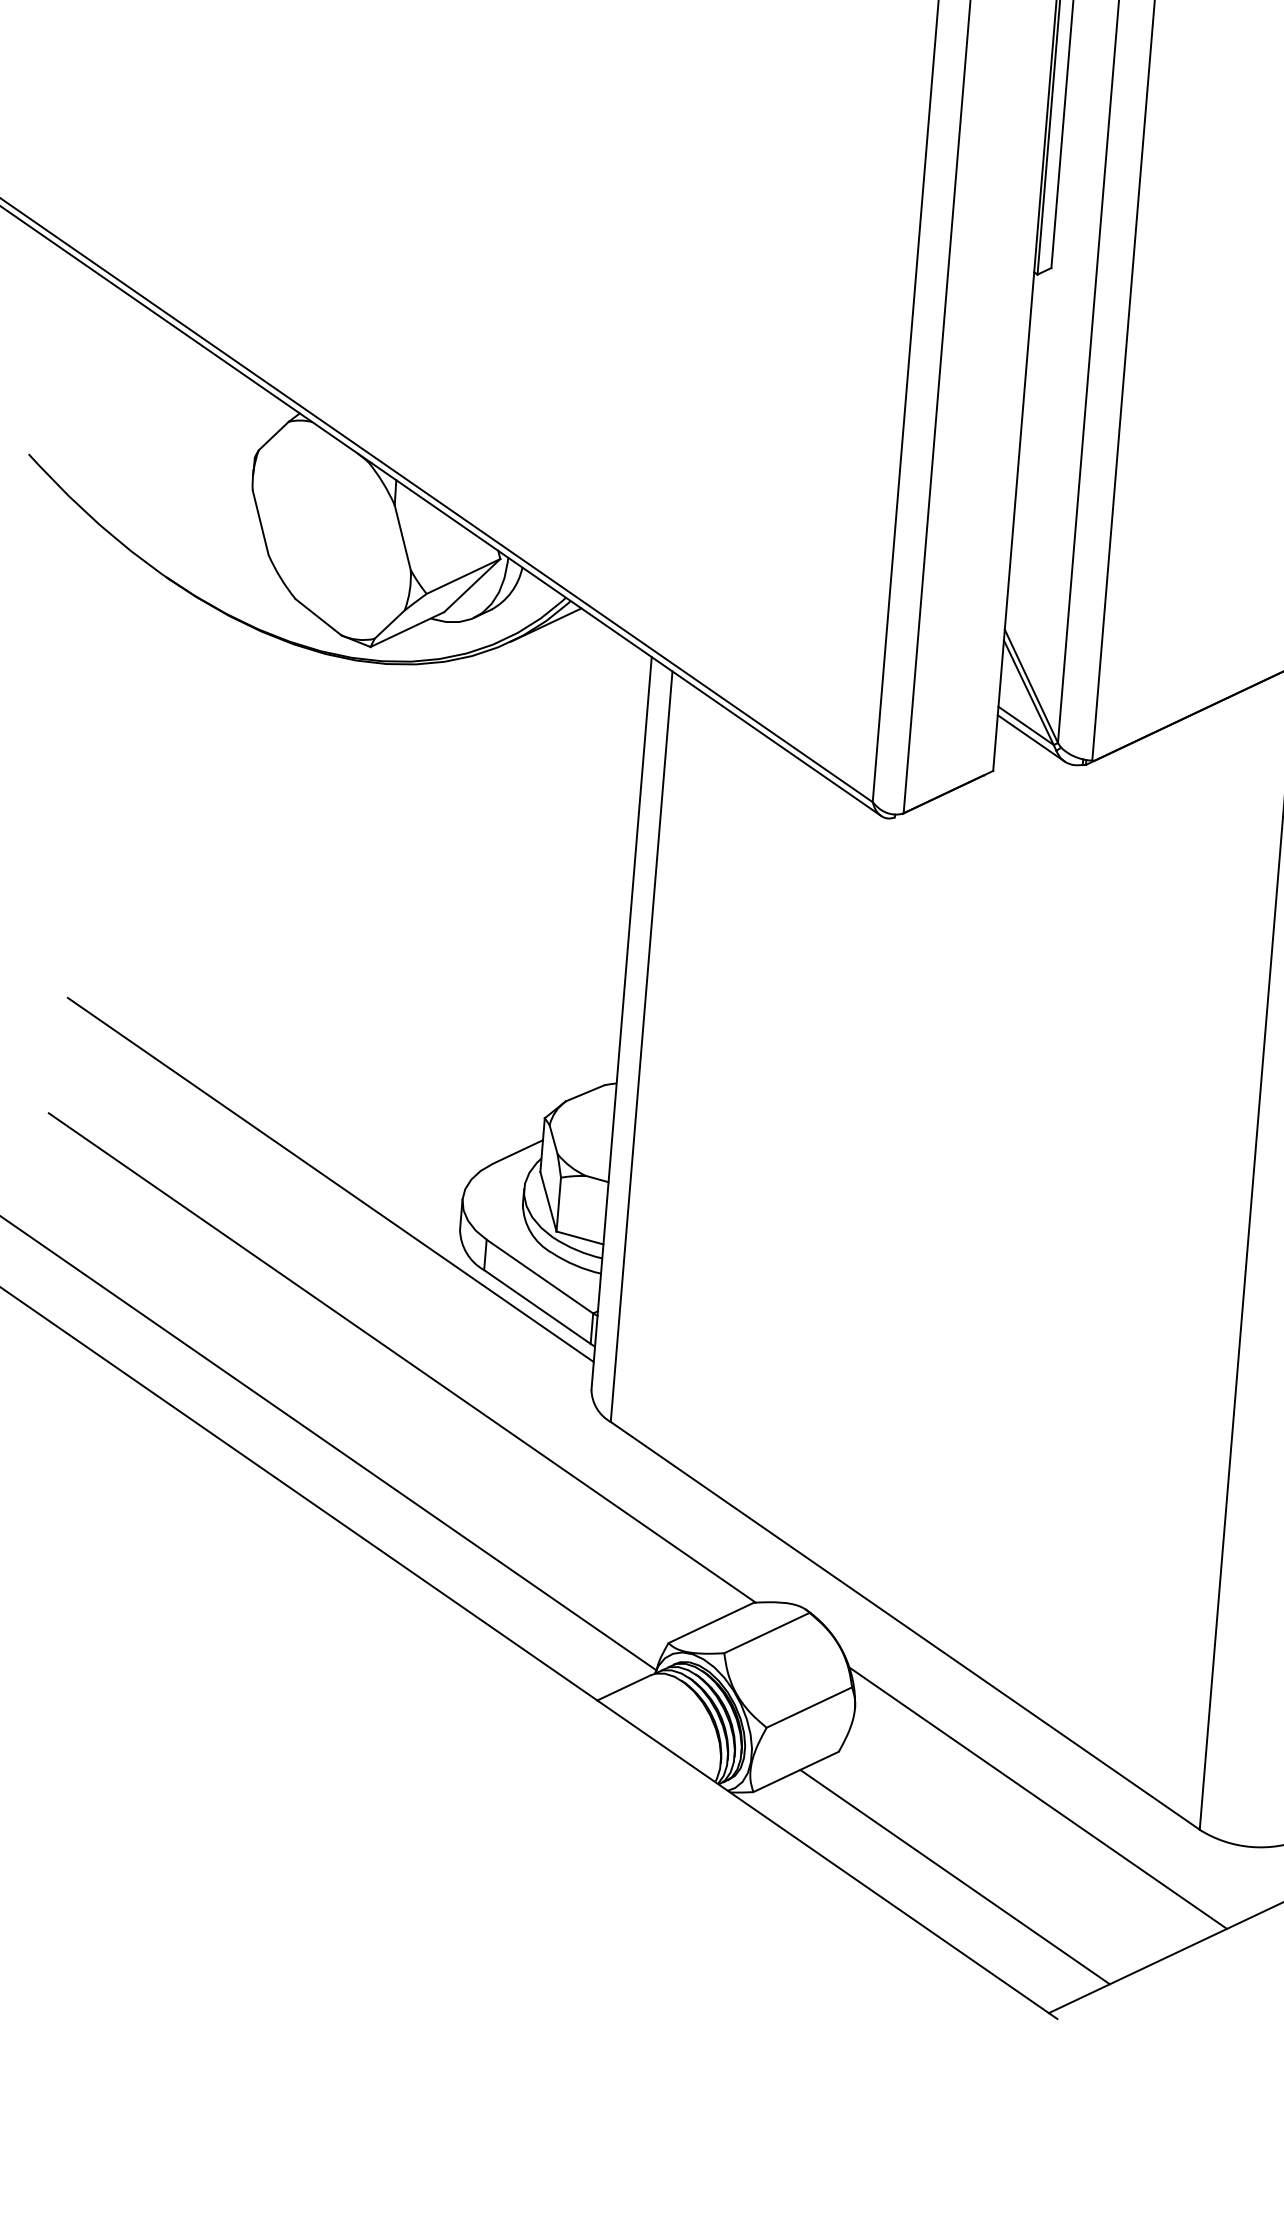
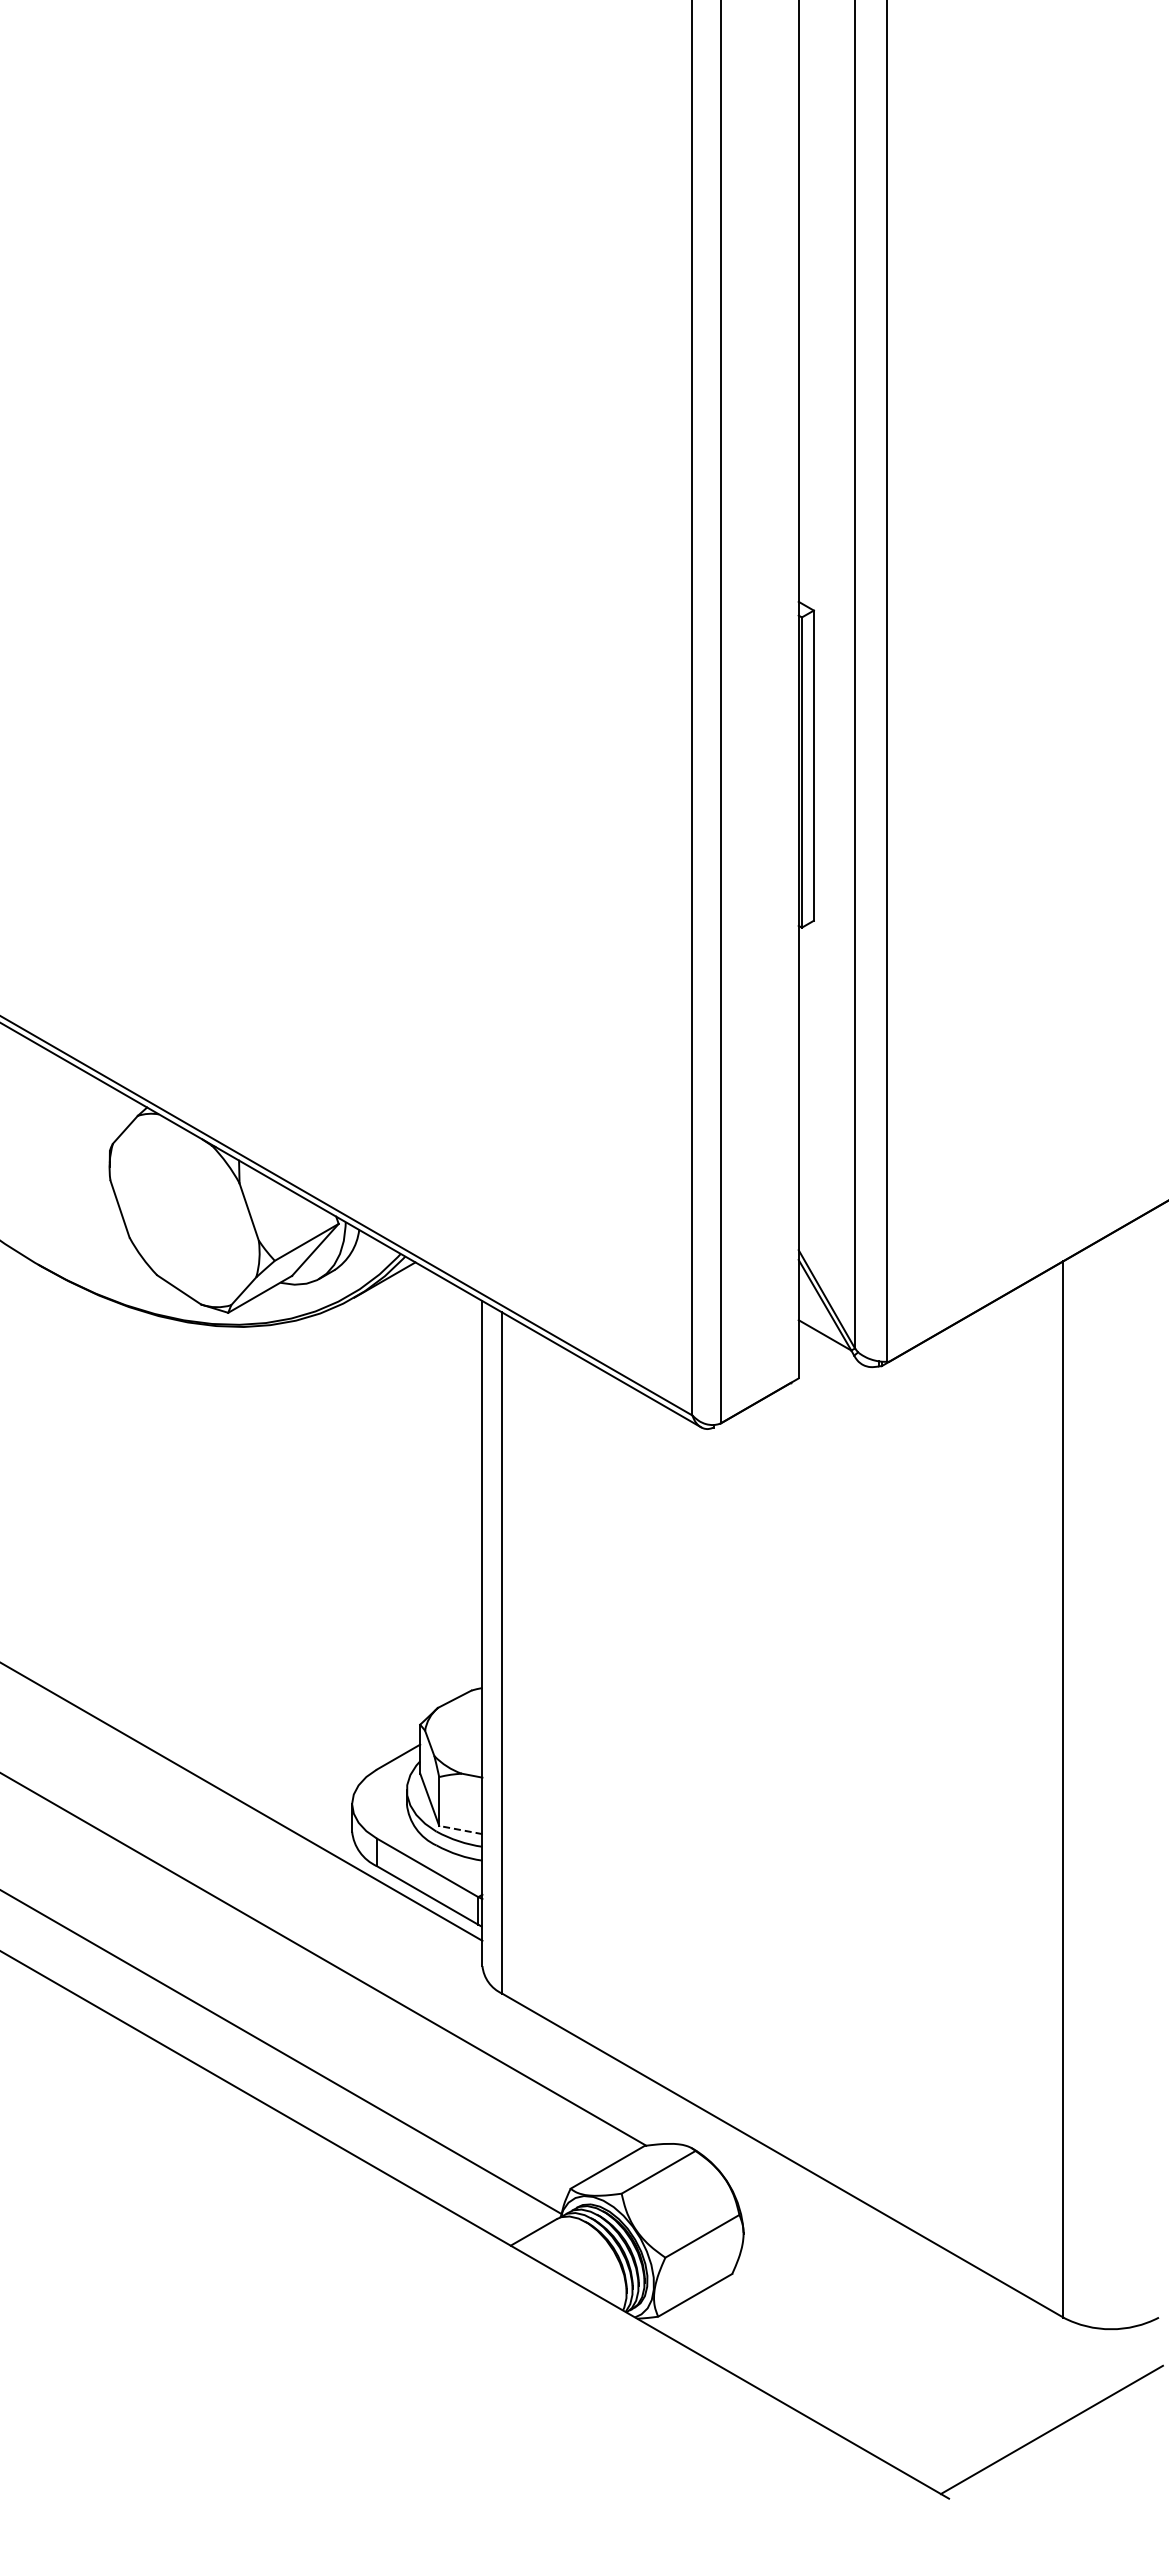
line: (1031, 737) -> (830, 1345), removed
line: (579, 1238) -> (460, 1830), solid -> dashed
line: (1038, 1797) -> (915, 2300), removed
line: (954, 1877) -> (845, 2378), removed

